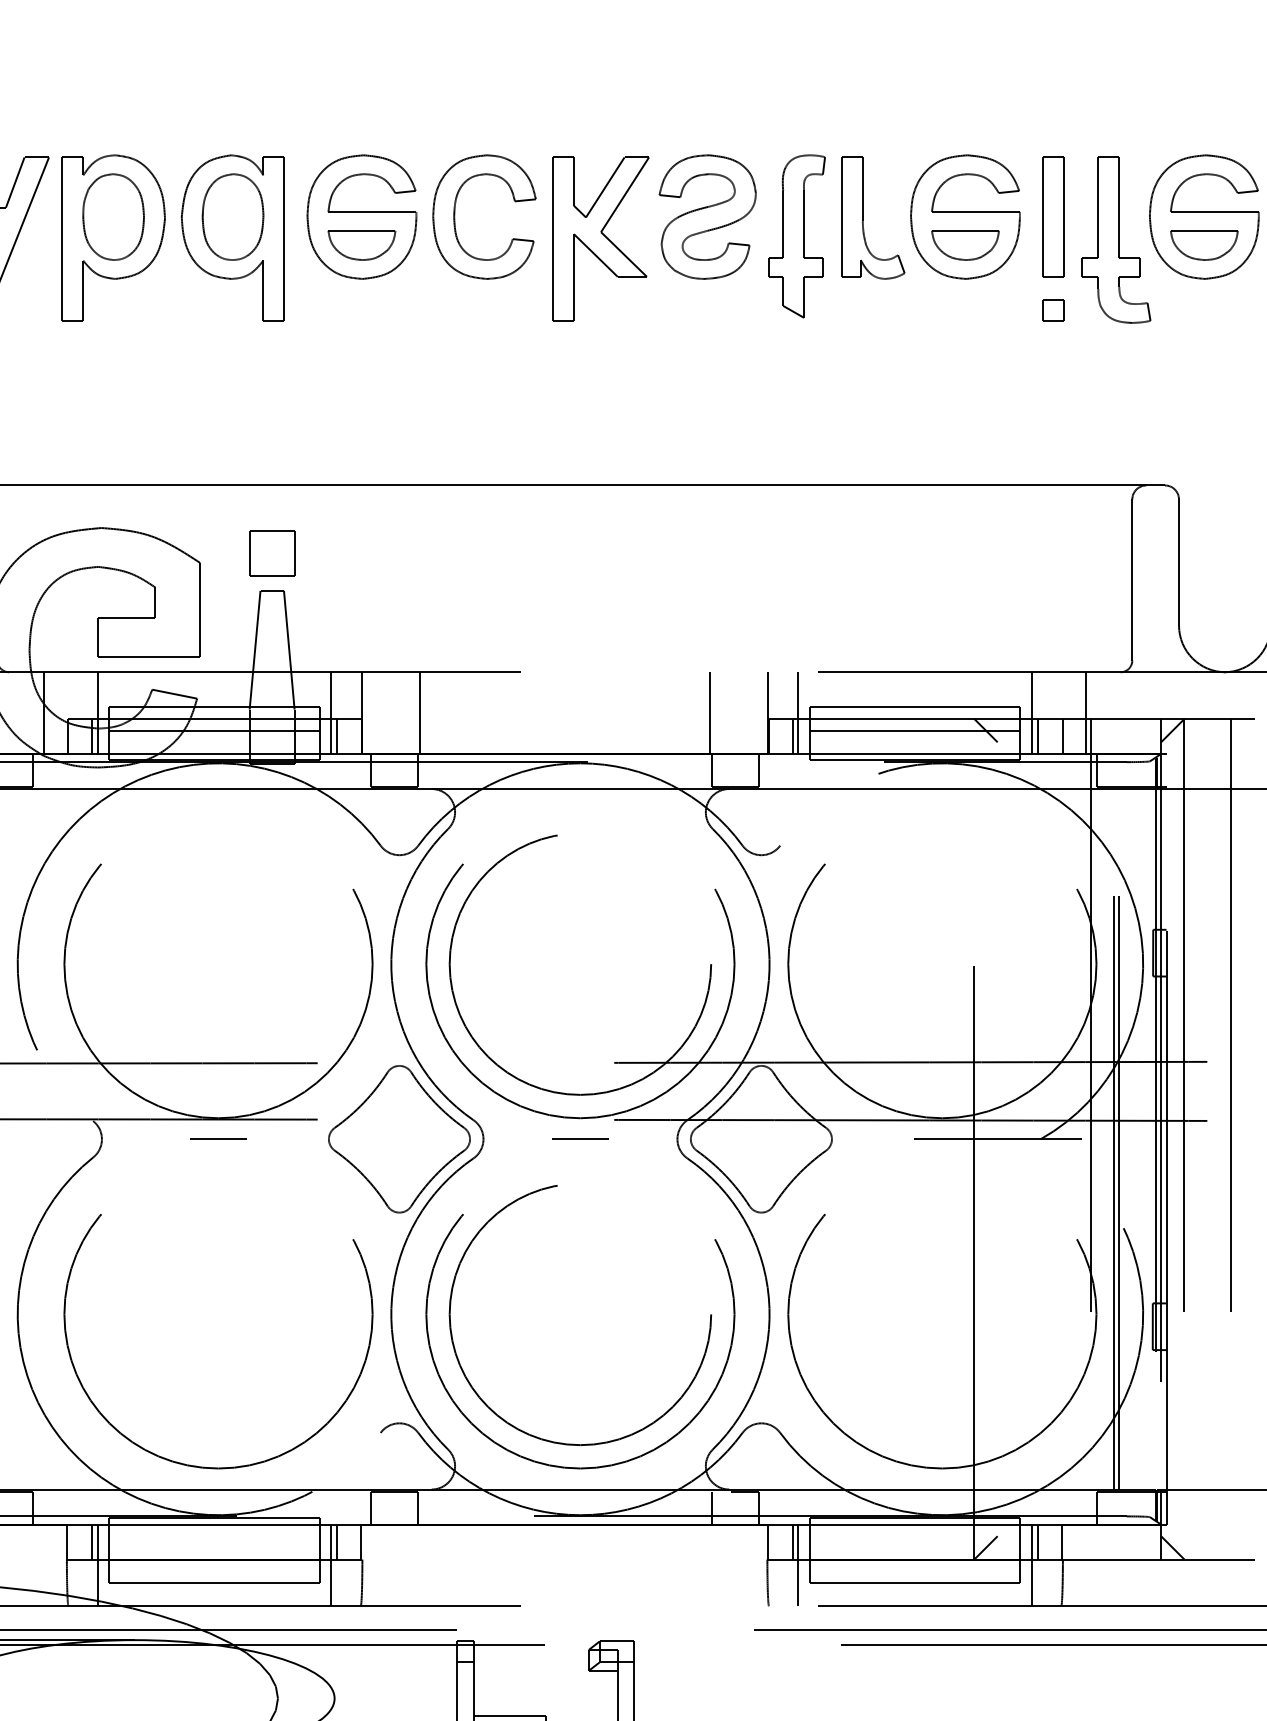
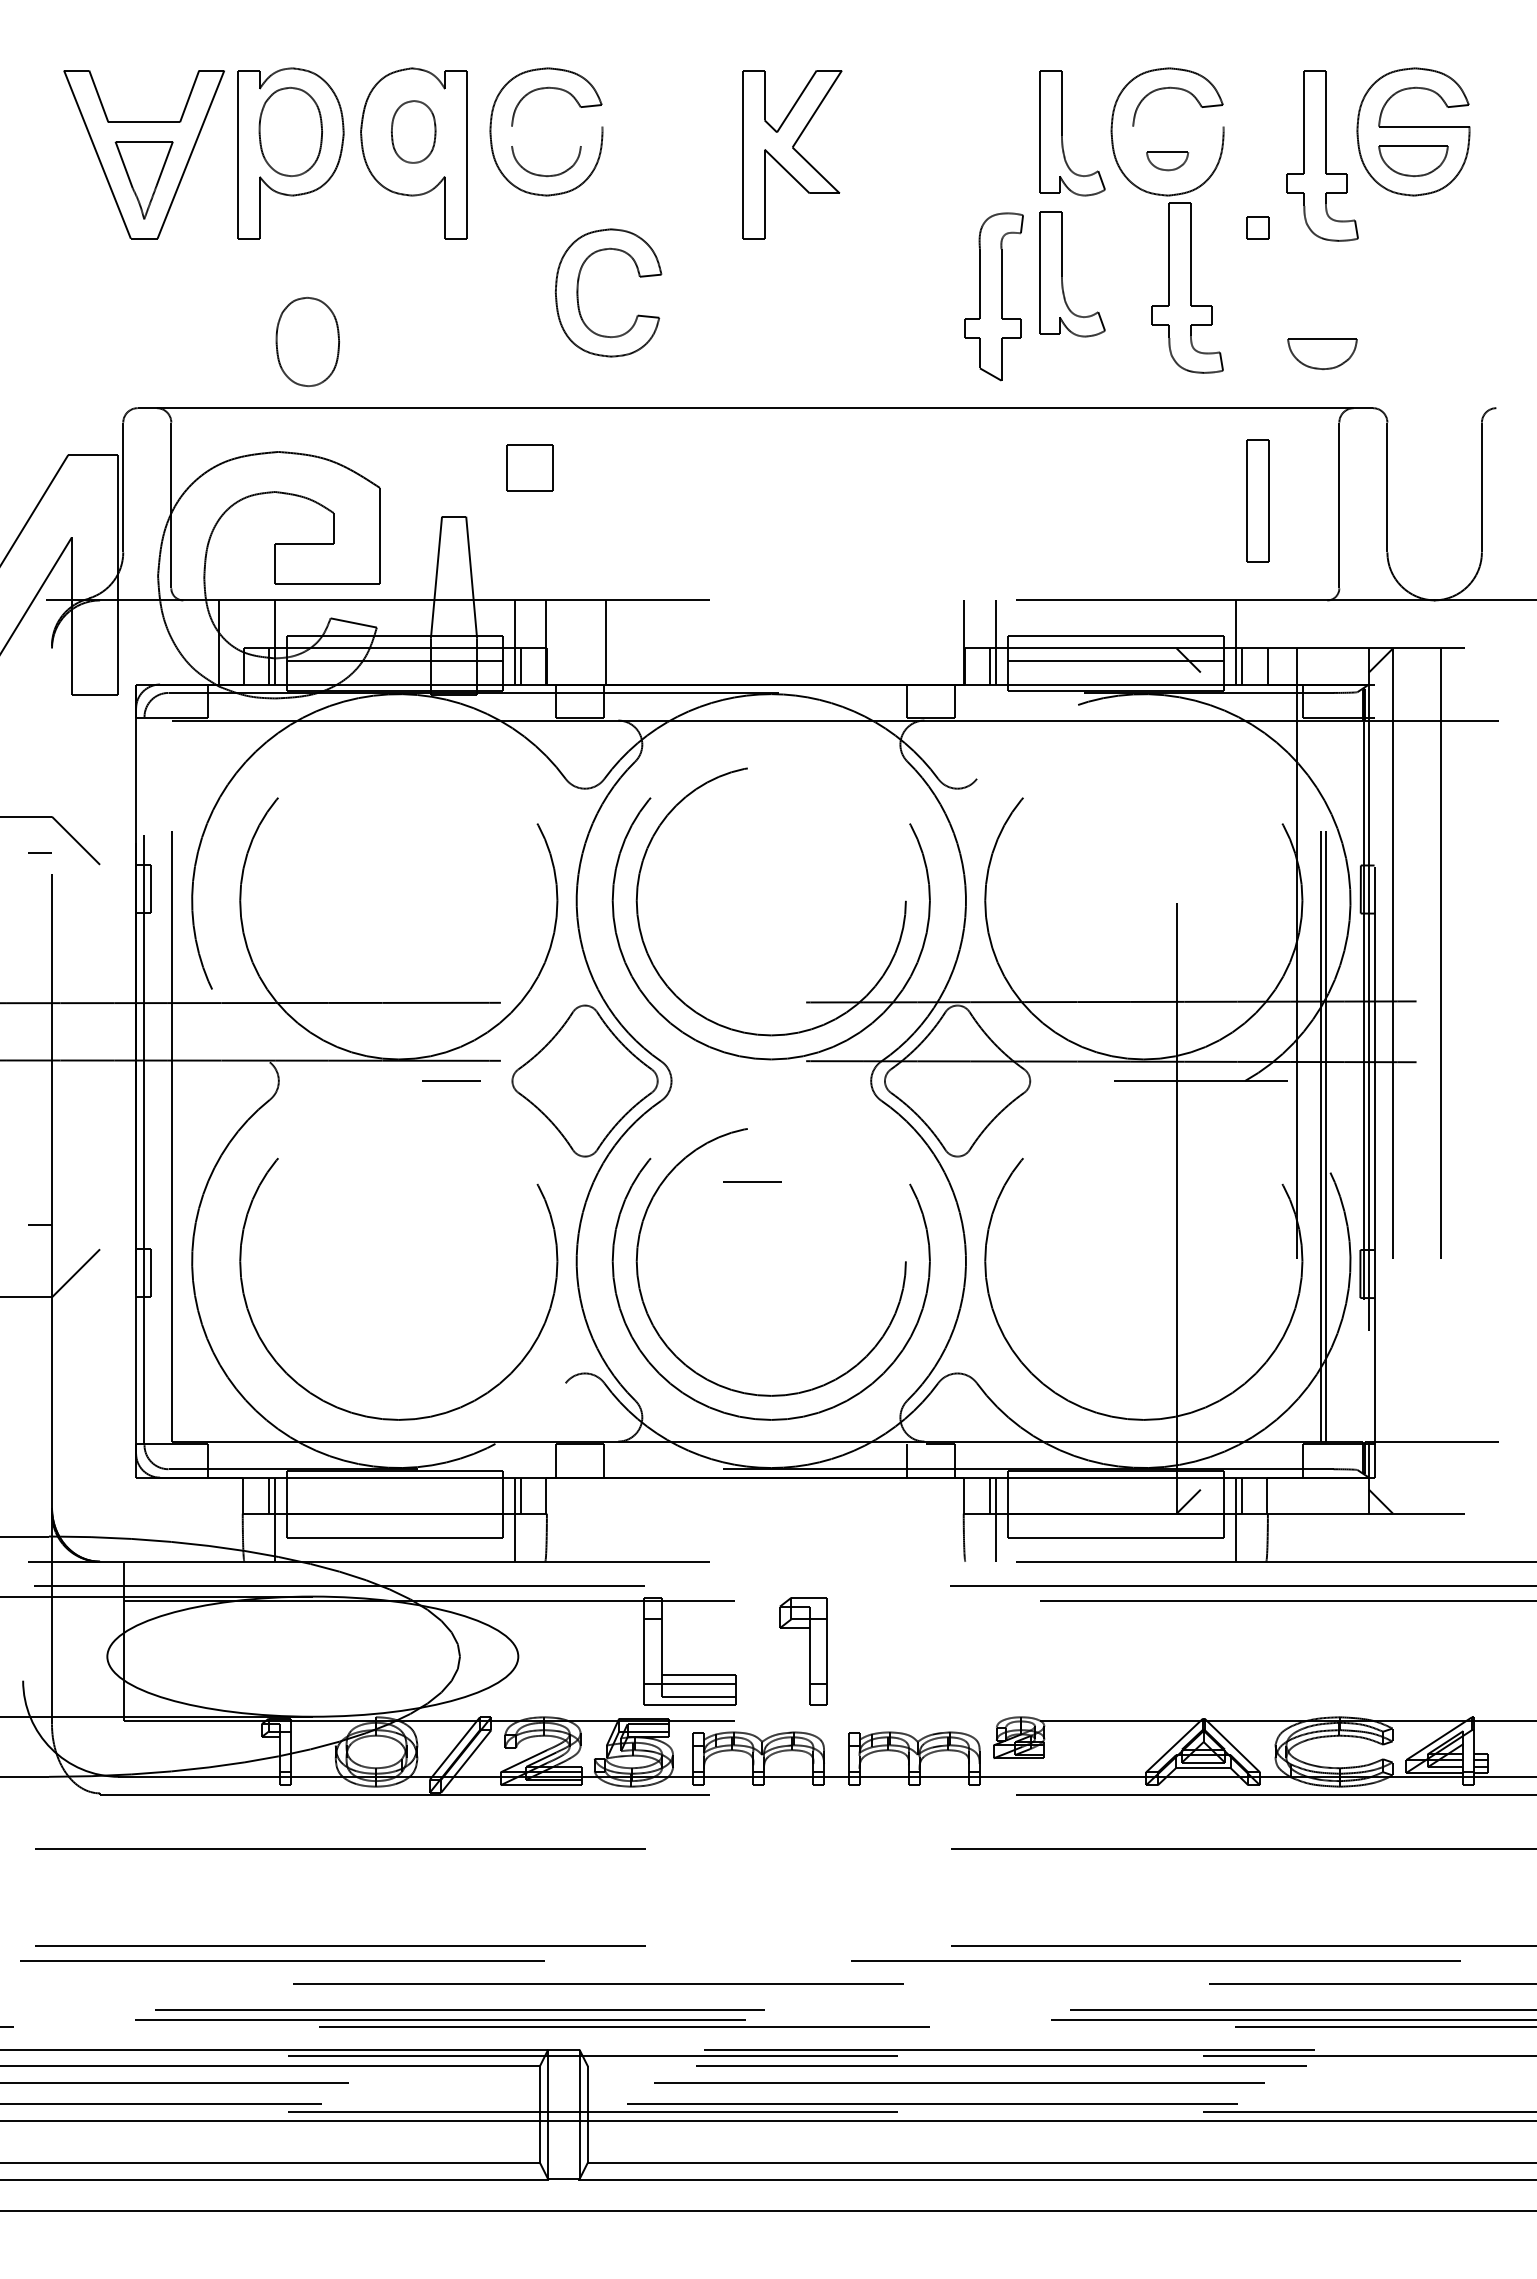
line: (371, 211) -> (556, 126), removed
line: (976, 211) -> (1178, 126), removed
part: (232, 216) -> (413, 131), size x0.7
part: (455, 216) -> (578, 292), moved
part: (707, 216) -> (902, 131), removed
part: (1052, 216) -> (1257, 500), moved
line: (361, 231) -> (545, 146), removed
part: (796, 236) -> (993, 296), moved
part: (965, 245) -> (1167, 161), size x0.6
part: (863, 355) -> (1062, 274), added
part: (984, 368) -> (1187, 287), added
part: (129, 420) -> (307, 341), added
part: (1115, 433) -> (1322, 354), added
part: (271, 552) -> (529, 467), moved
line: (709, 713) -> (904, 642), removed
line: (1085, 713) -> (1291, 642), removed
line: (218, 1138) -> (451, 1080), moved
line: (580, 1138) -> (752, 1181), moved

